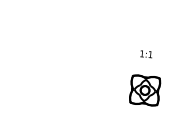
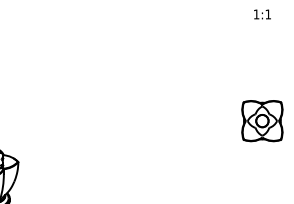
text: (146, 54) -> (262, 14), moved

